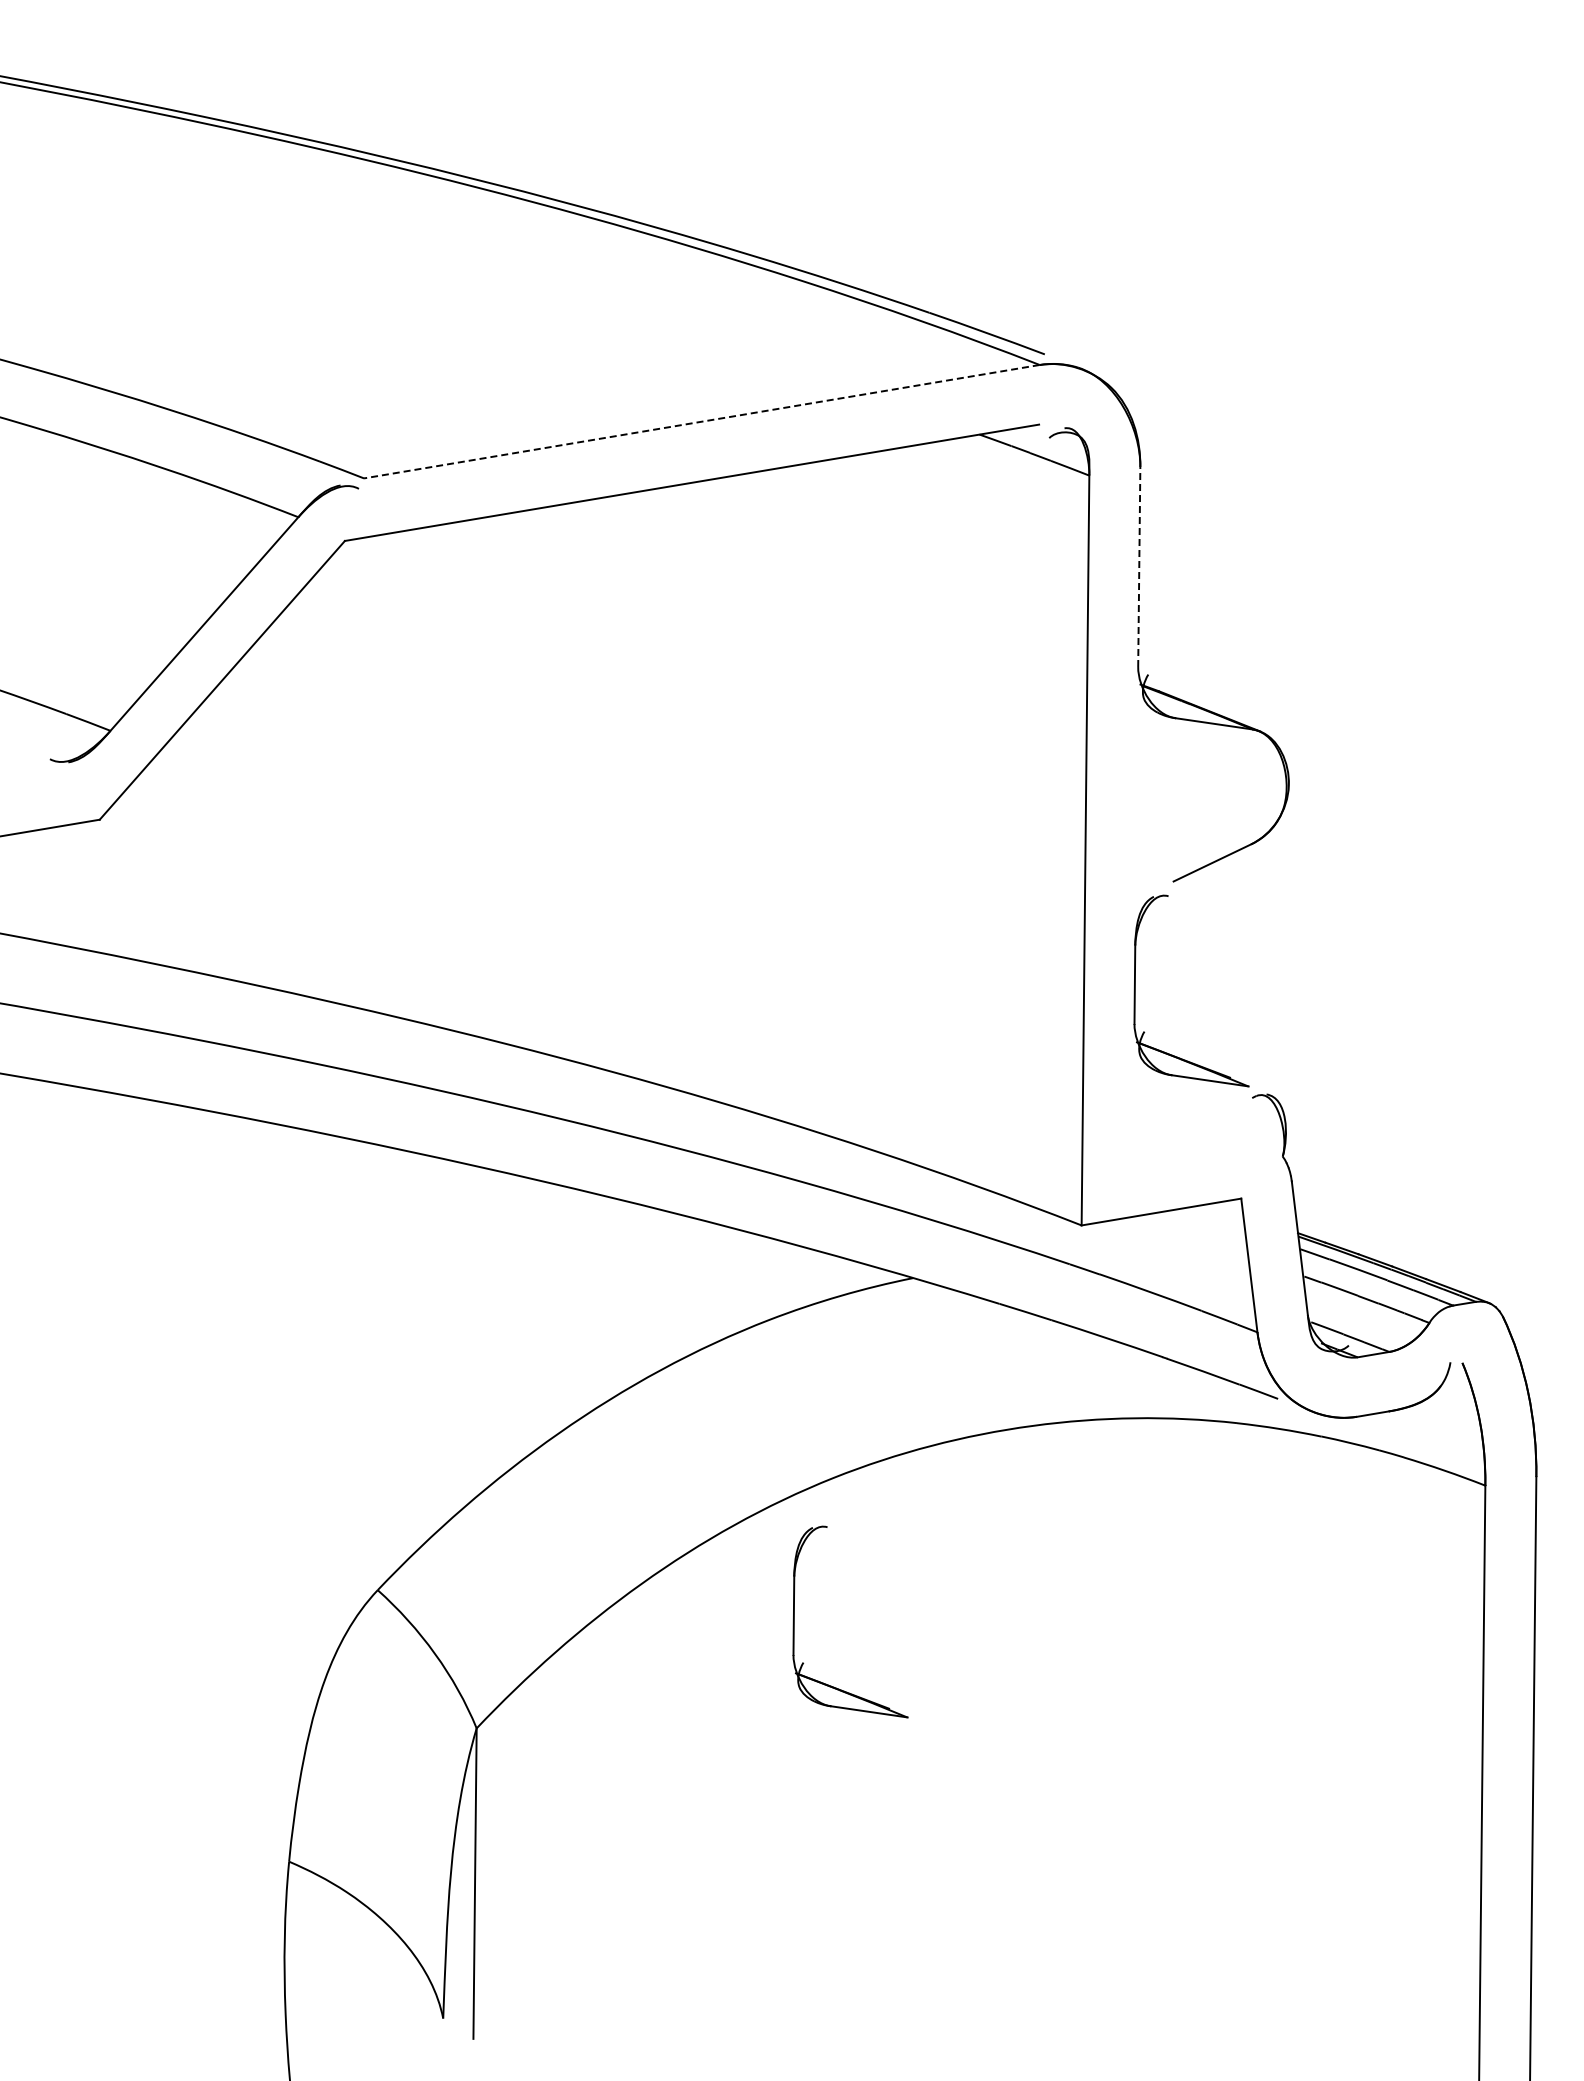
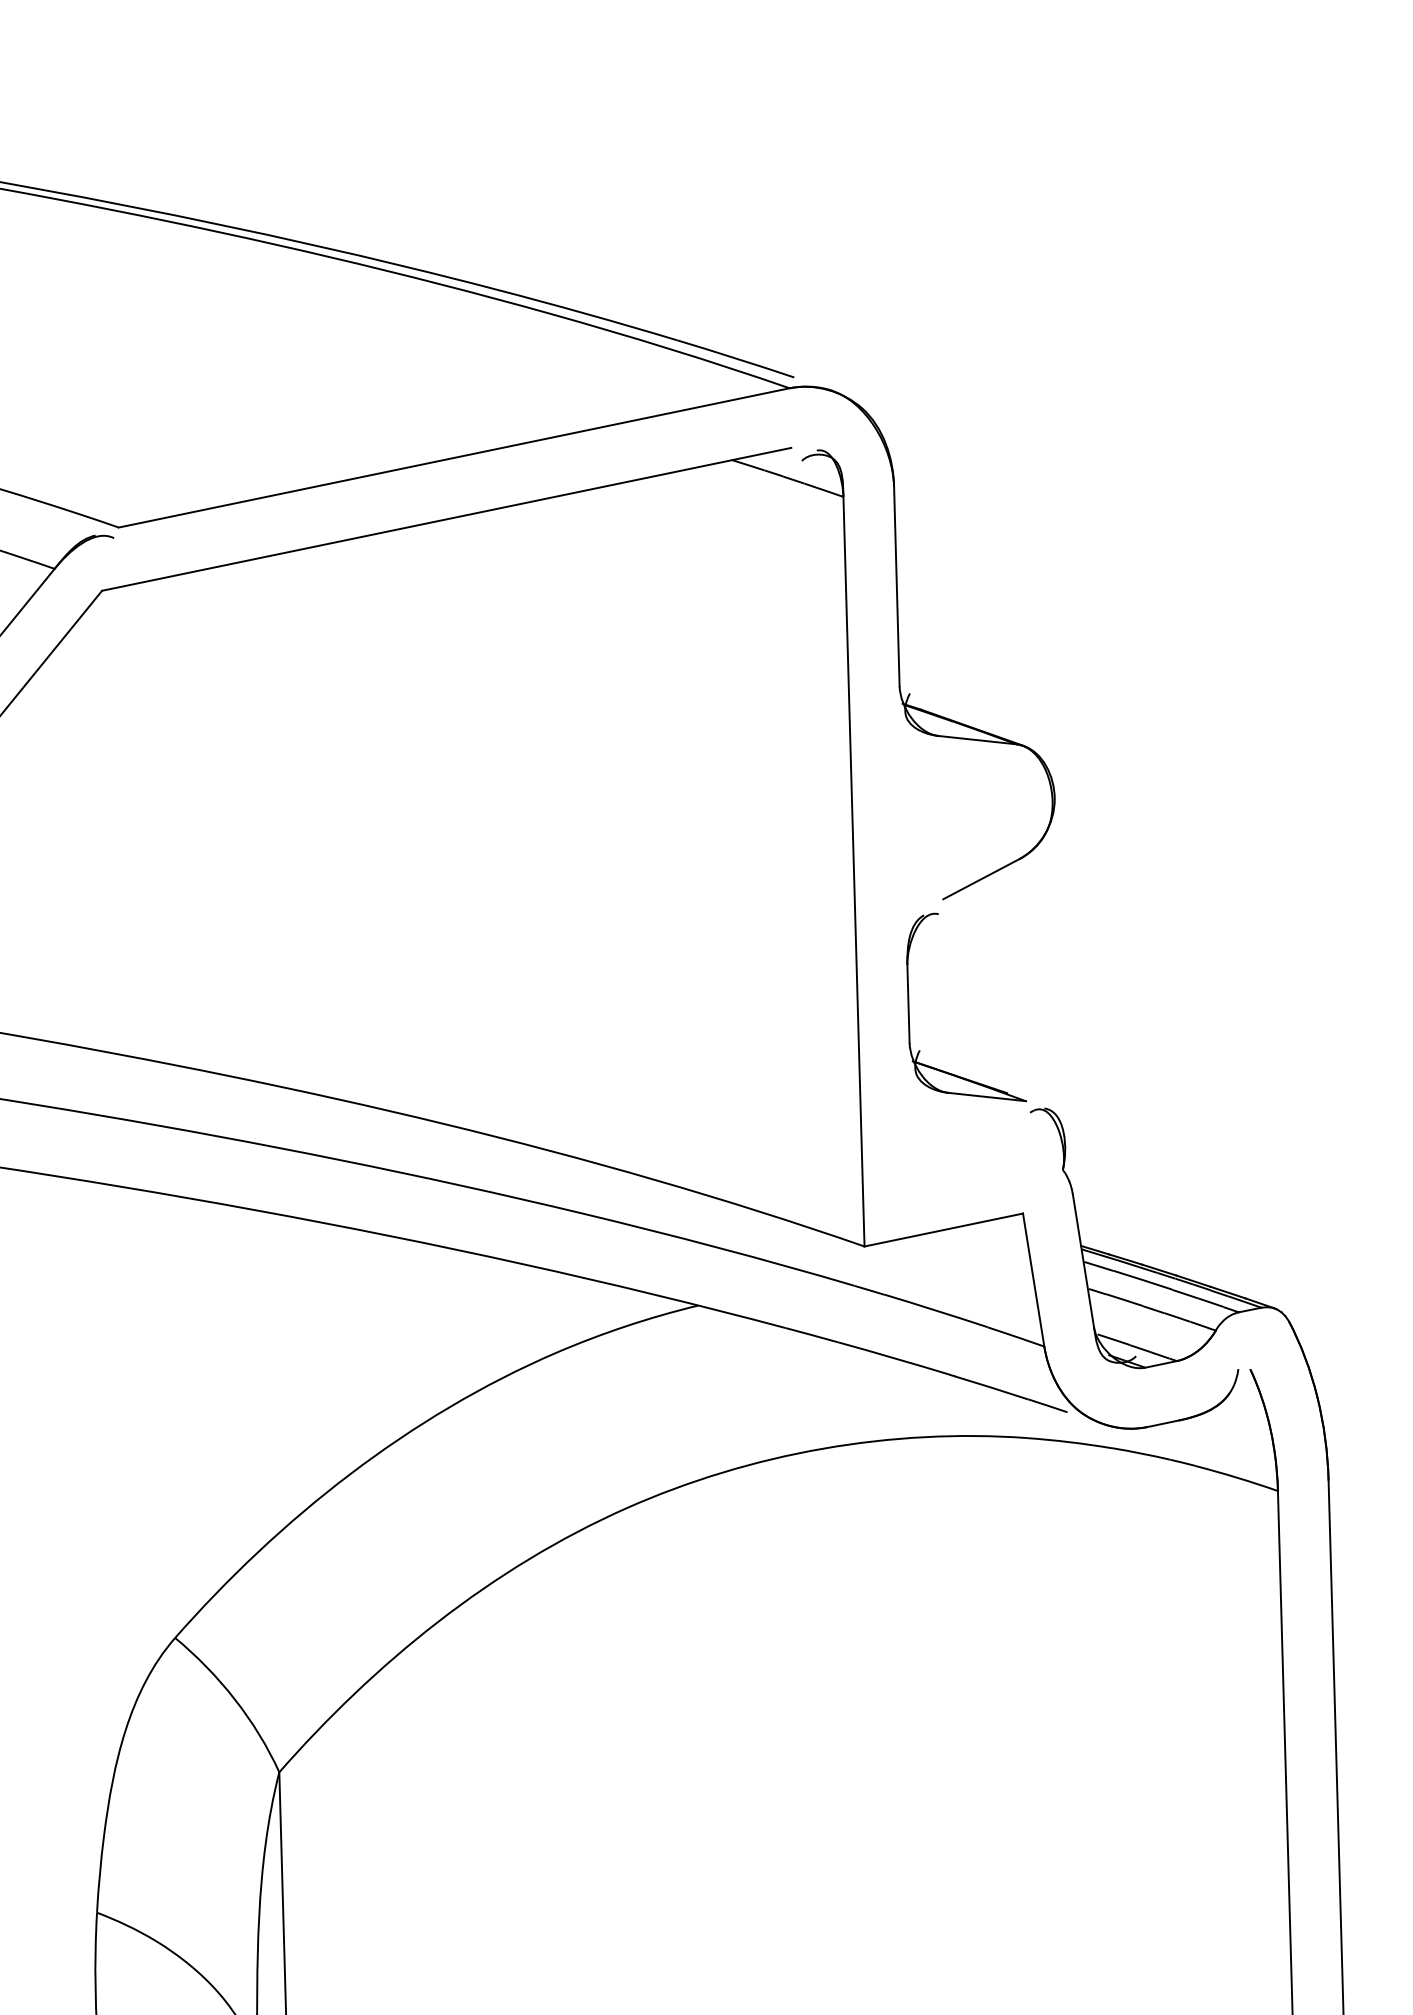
line: (701, 421) -> (453, 457), dashed -> solid
line: (1139, 566) -> (897, 585), dashed -> solid
part: (794, 1621) -> (592, 1653), removed

